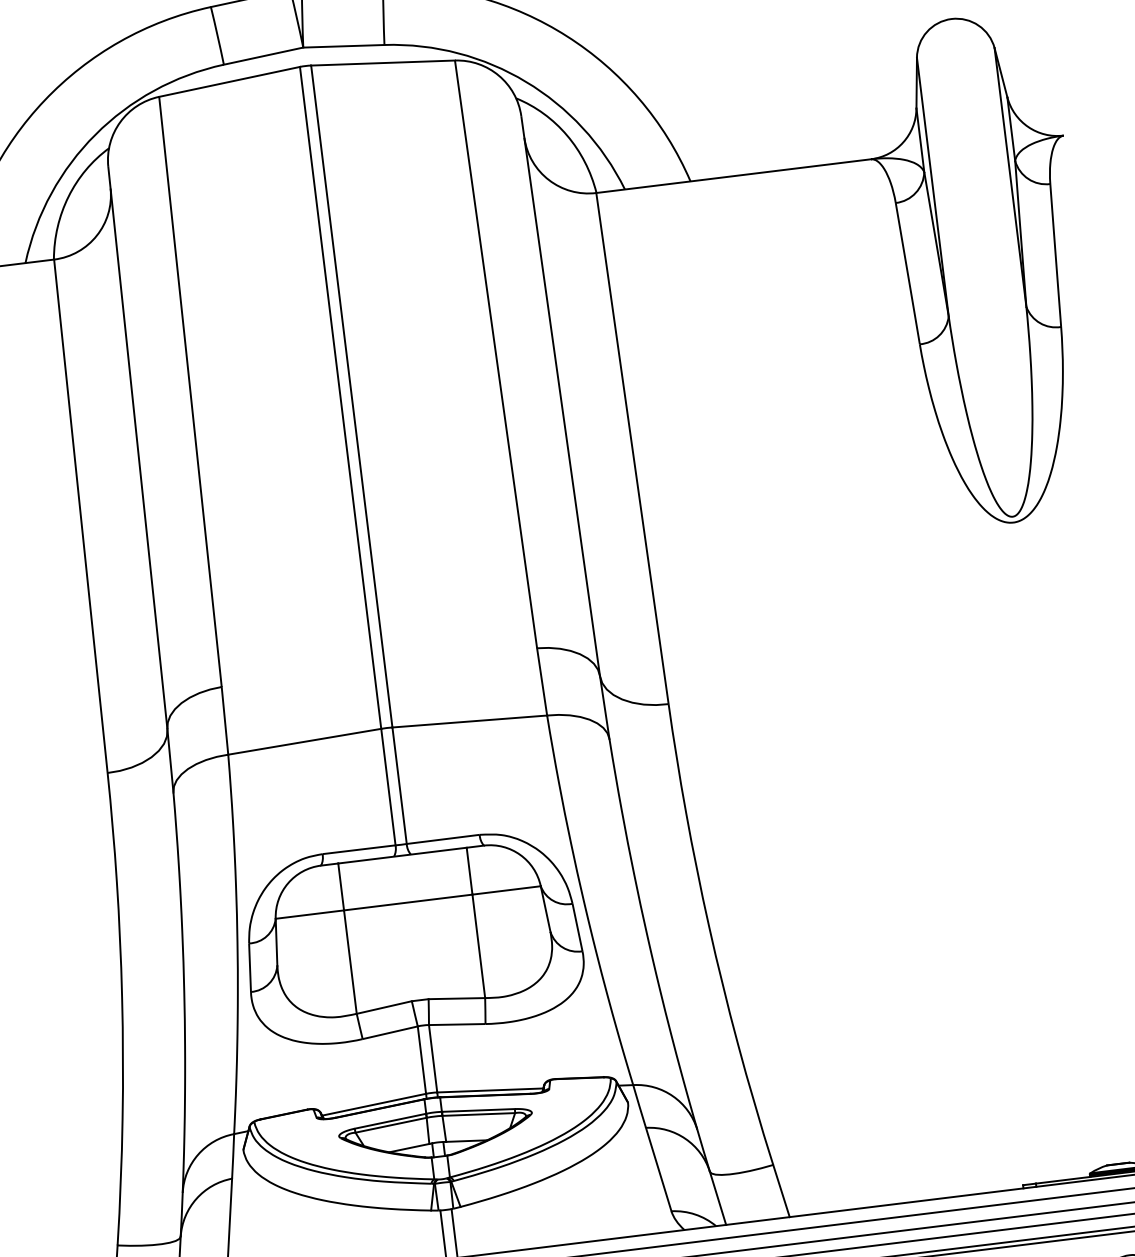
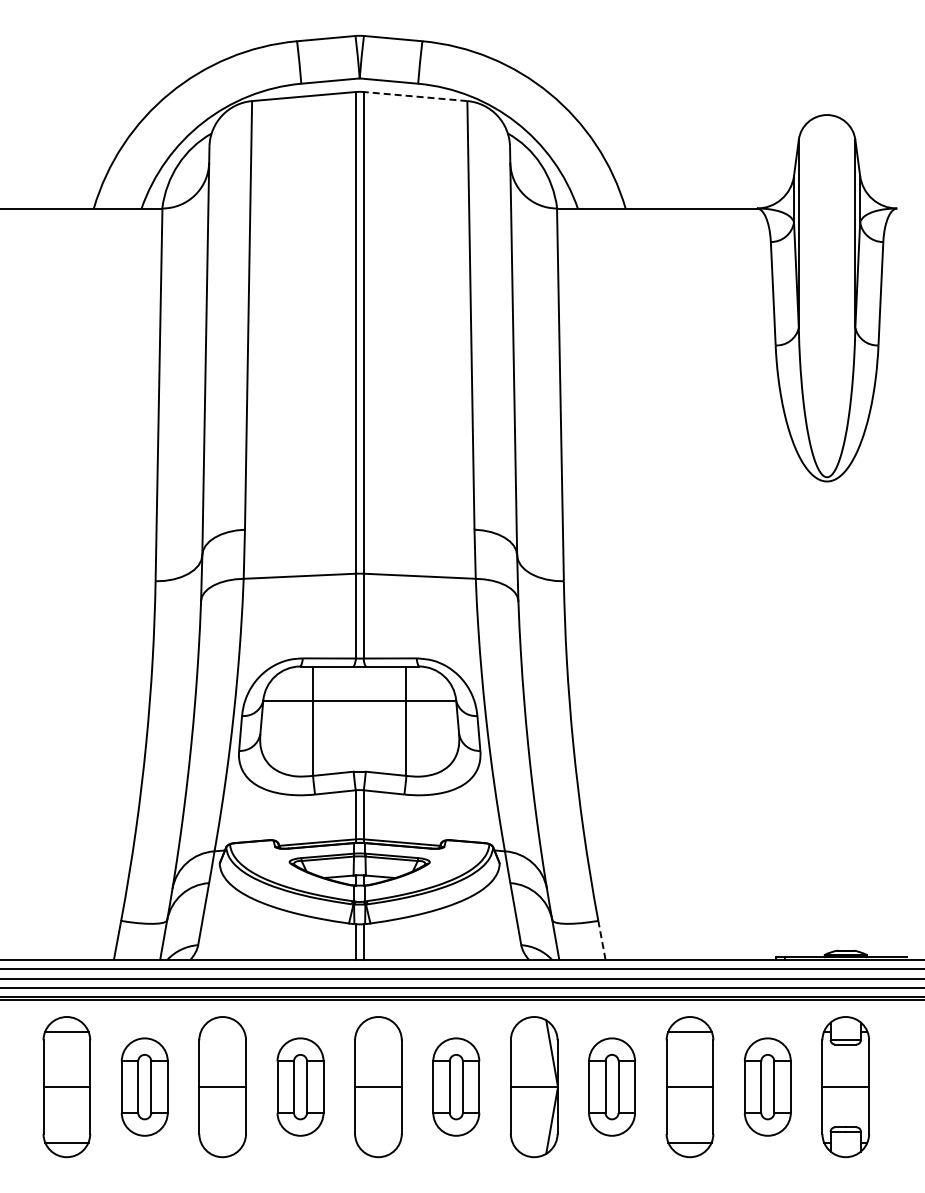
line: (382, 62) -> (415, 96), solid -> dashed
line: (780, 1191) -> (601, 940), solid -> dashed

